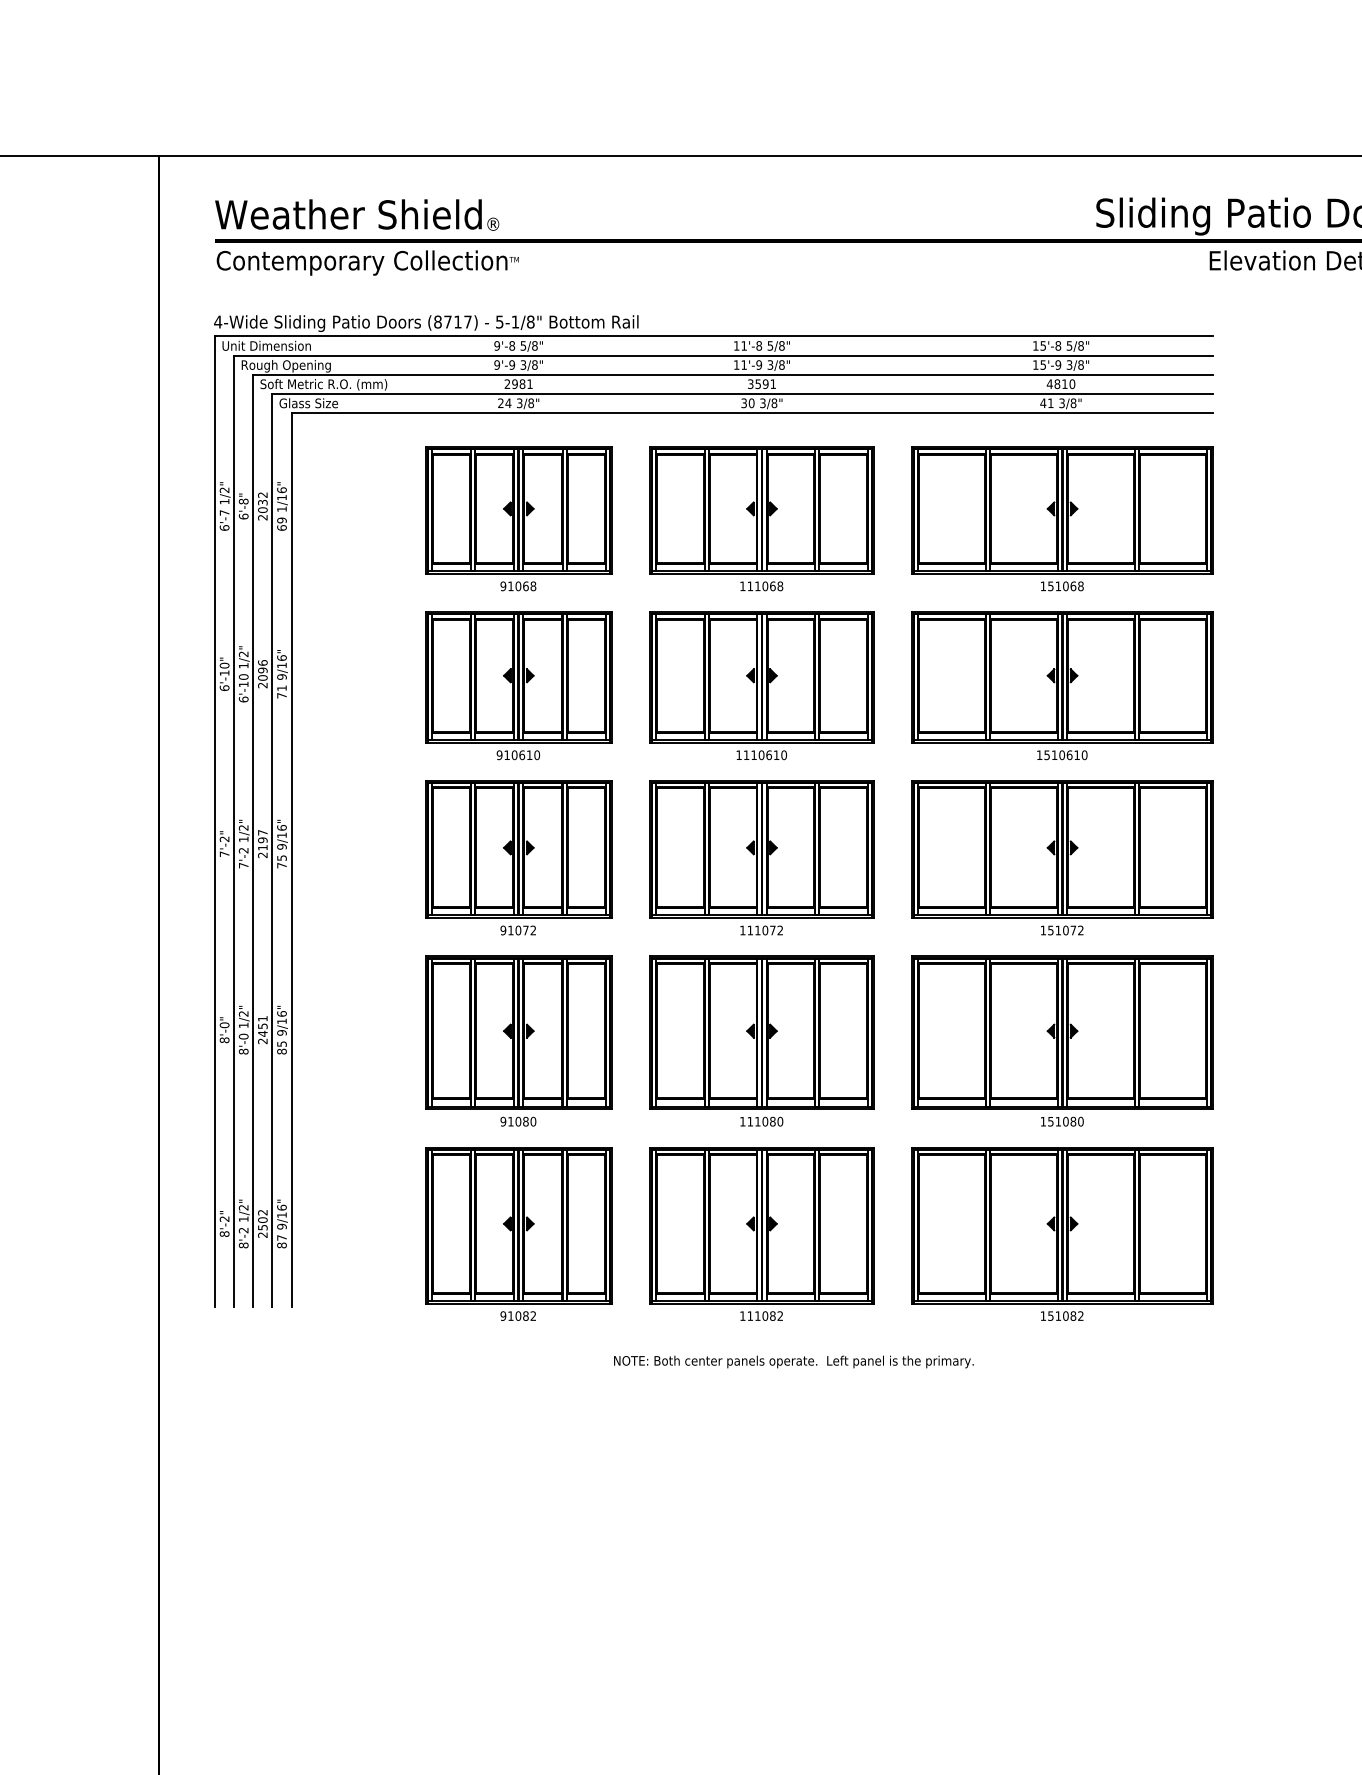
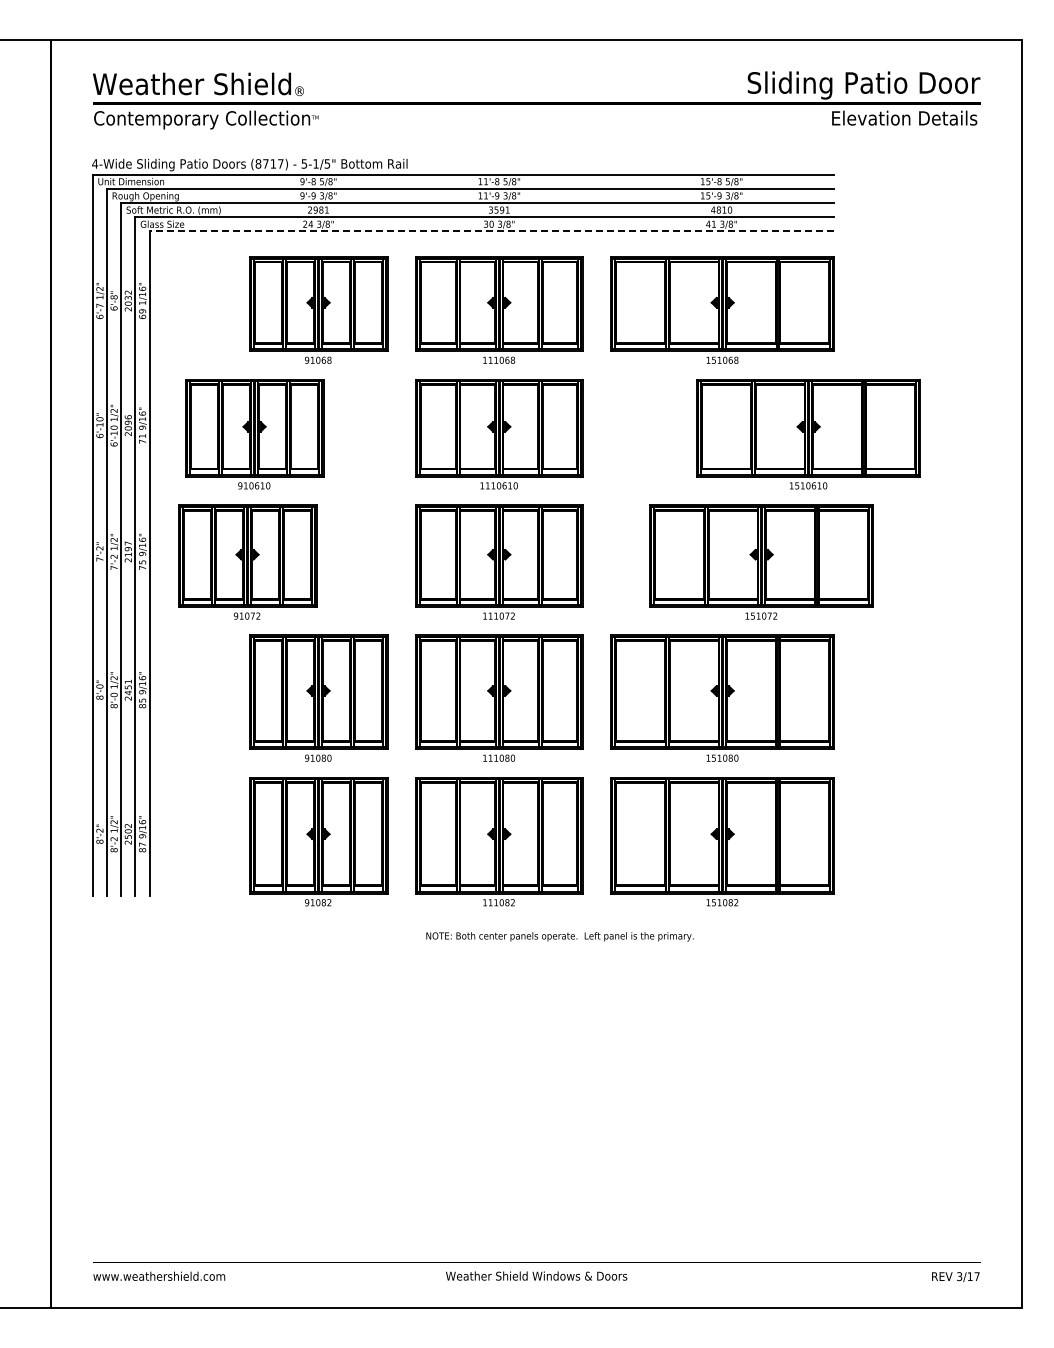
text: (530, 321) -> (327, 163), 5-1/8" -> 5-1/5"
line: (751, 412) -> (491, 231), solid -> dashed
part: (518, 686) -> (254, 434), moved
part: (1062, 686) -> (808, 434), moved
part: (518, 856) -> (247, 561), moved
part: (1062, 856) -> (761, 561), moved
text: (793, 1361) -> (559, 936), moved

